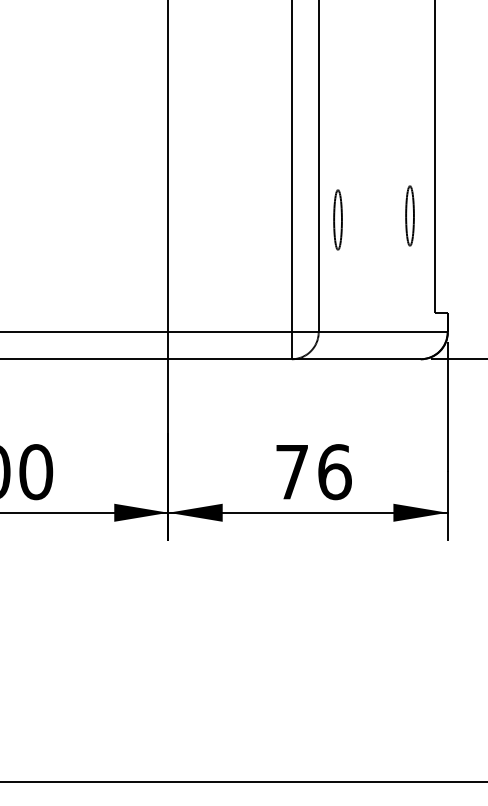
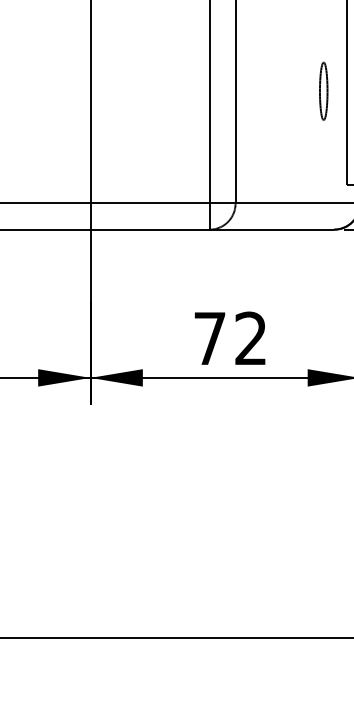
part: (337, 219) -> (253, 94), removed
text: (334, 472) -> (250, 339), 76 -> 72

